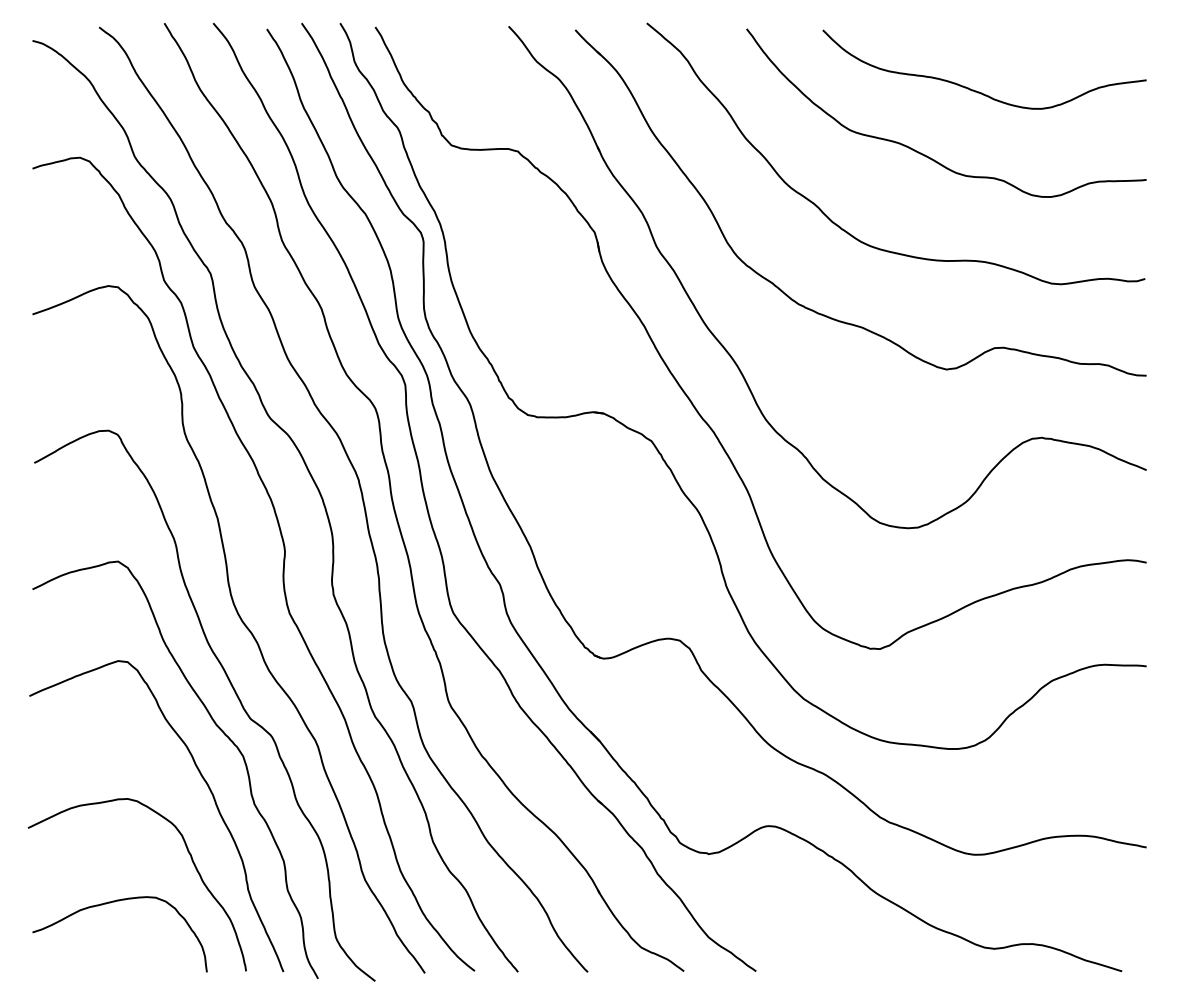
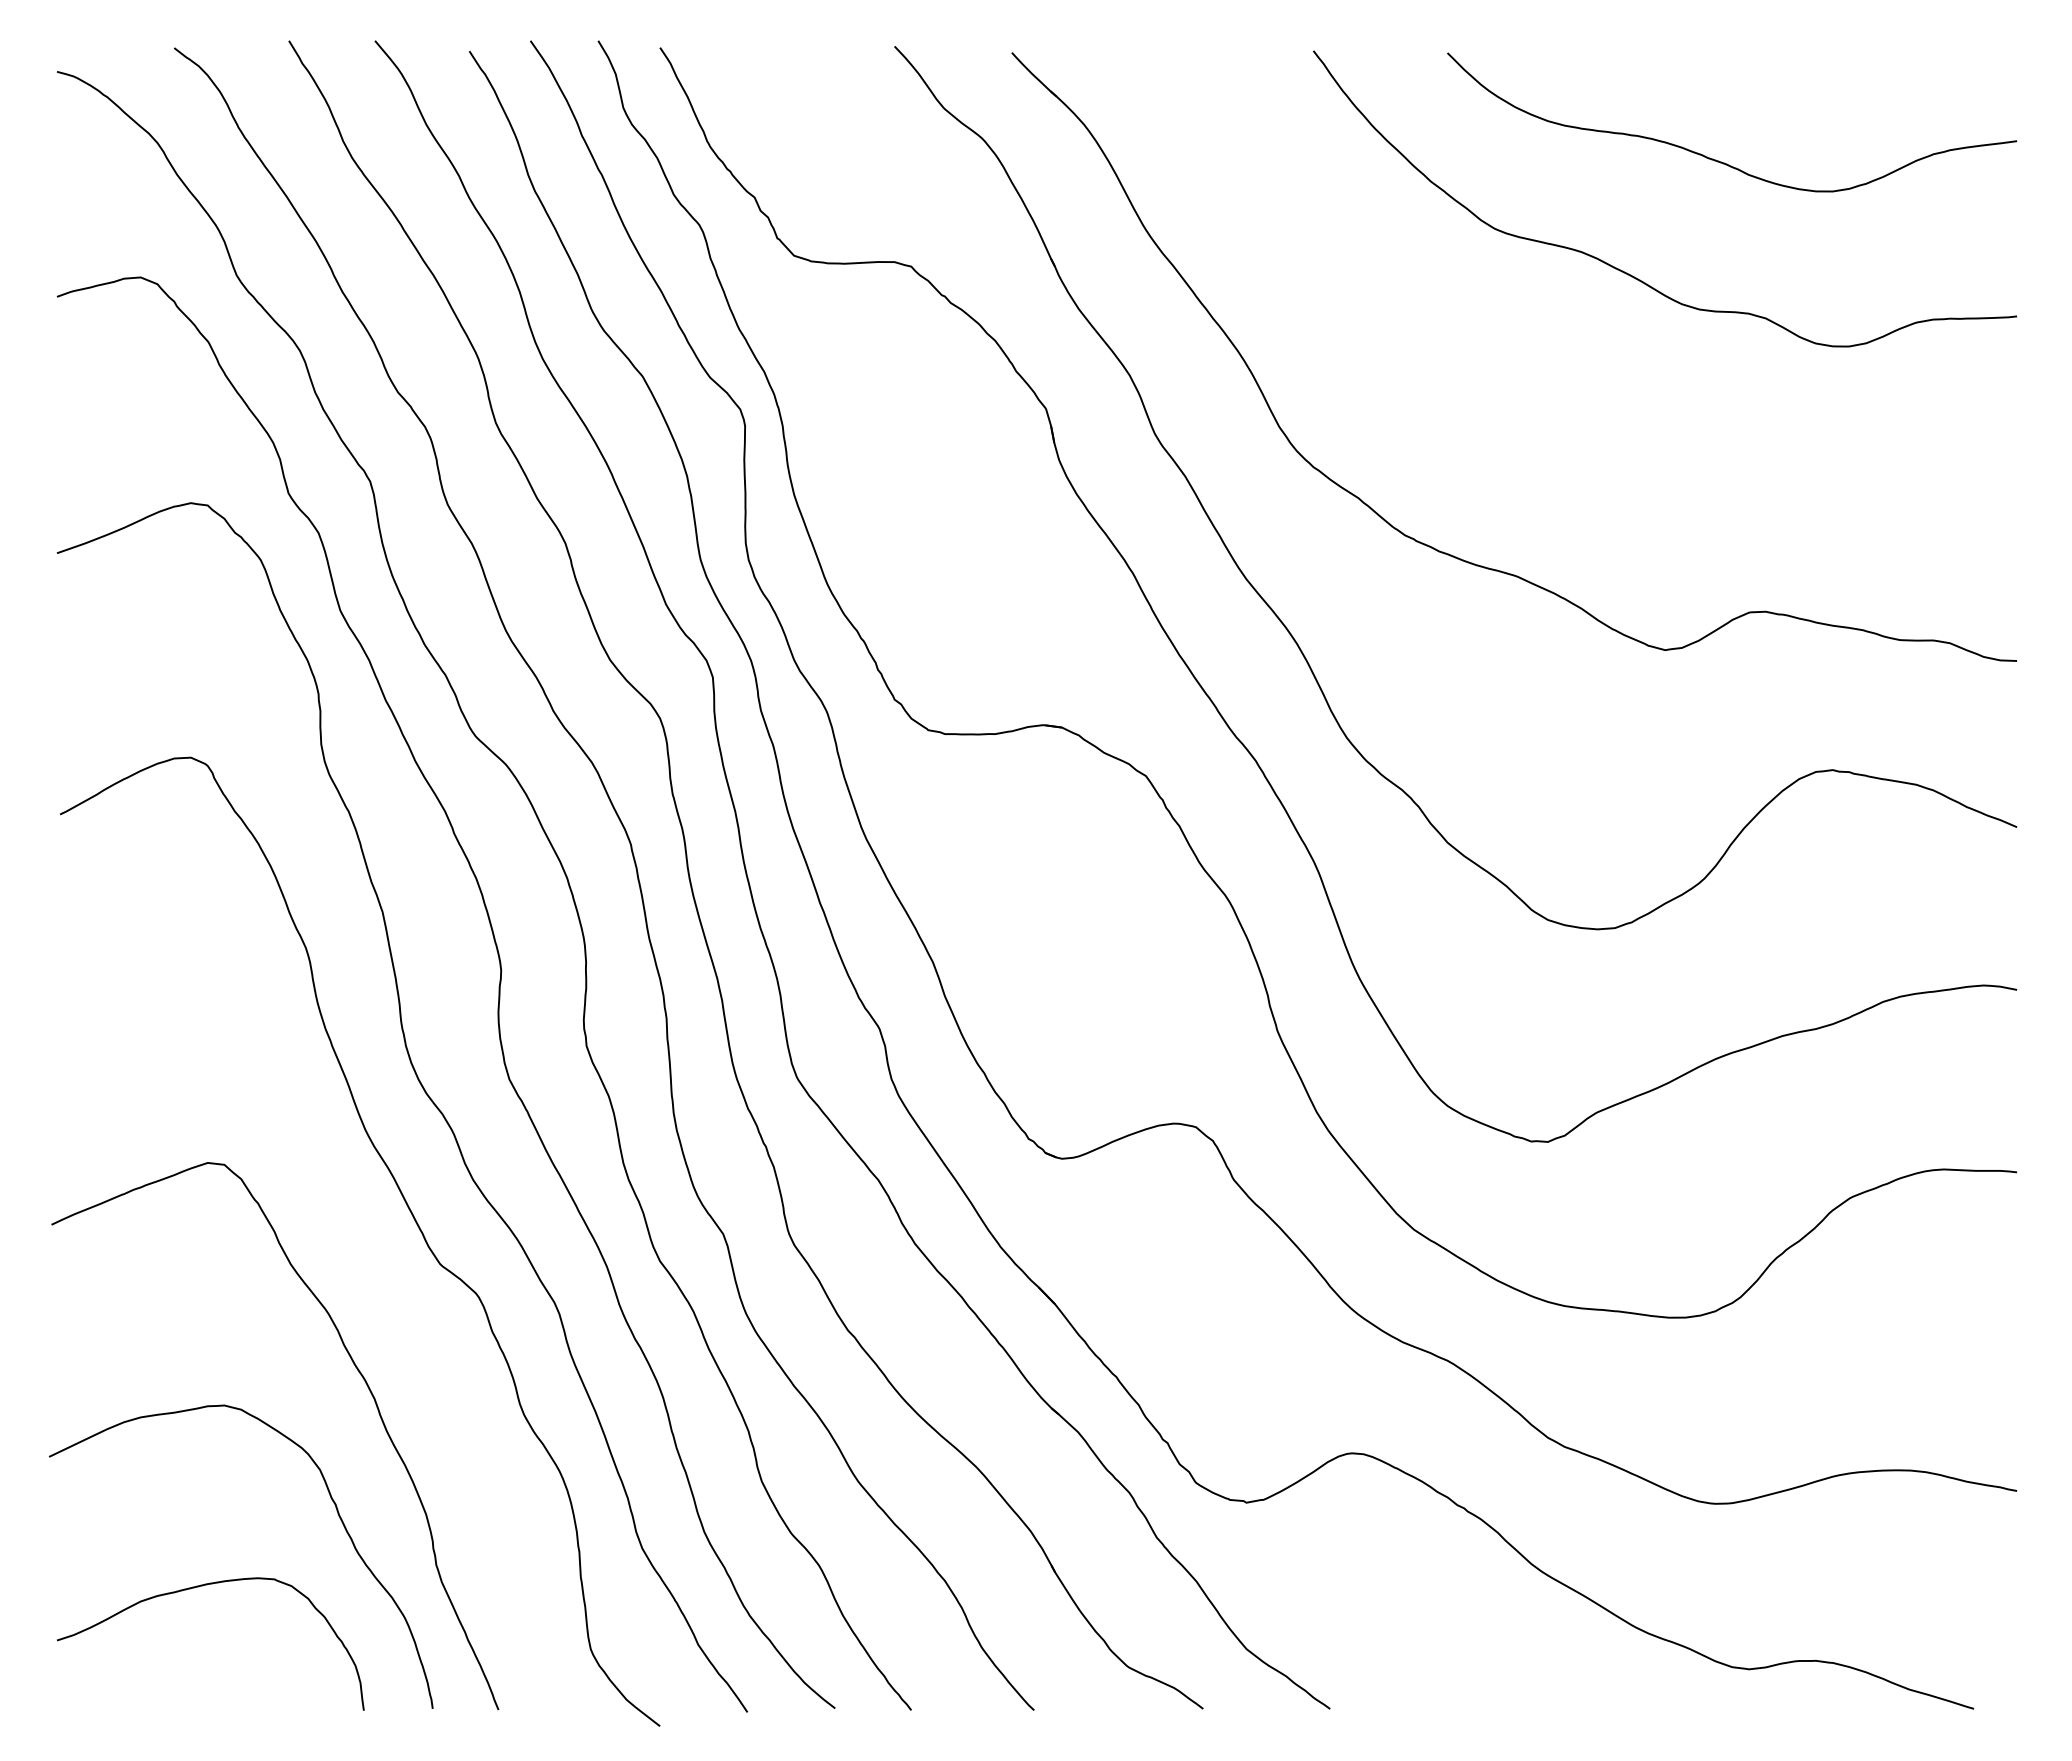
curve: (839, 225) -> (1476, 396), removed
curve: (217, 727) -> (382, 1279), removed

